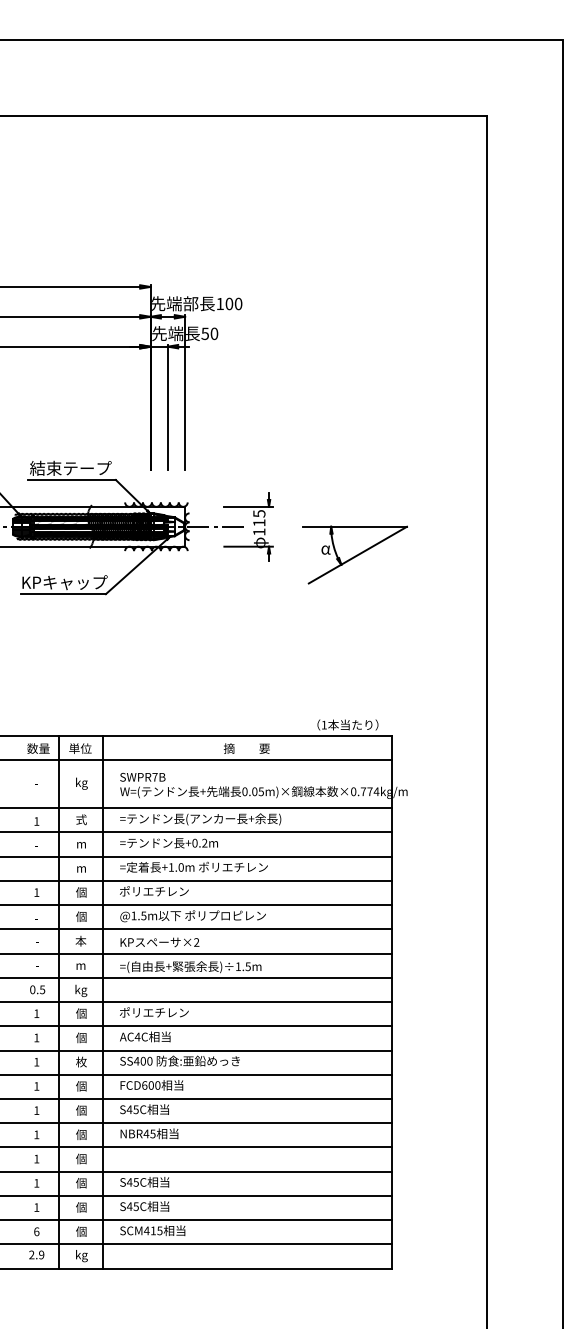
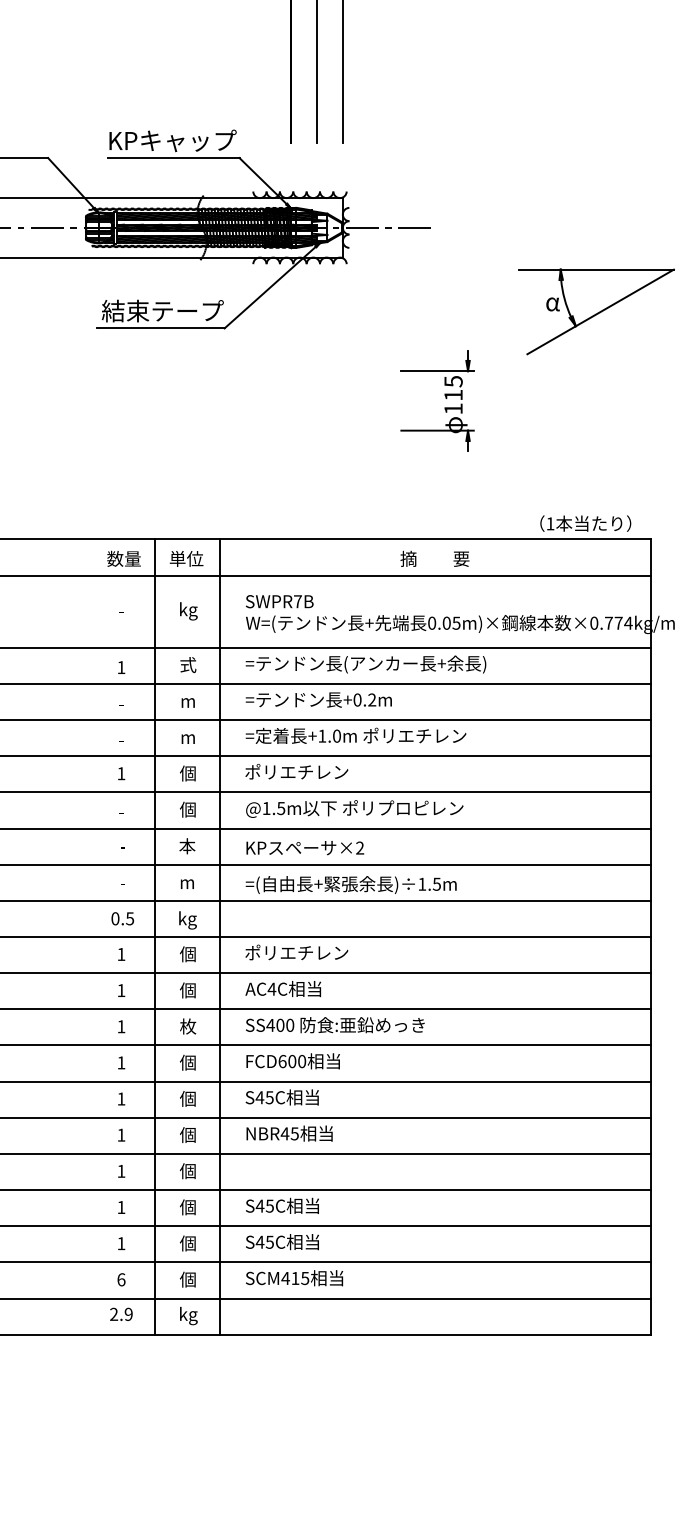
text: (70, 467) -> (171, 139), 結束テープ -> KPキャップ
part: (248, 526) -> (437, 400), moved
part: (354, 554) -> (595, 311), moved
text: (64, 582) -> (162, 311), KPキャップ -> 結束テープ

